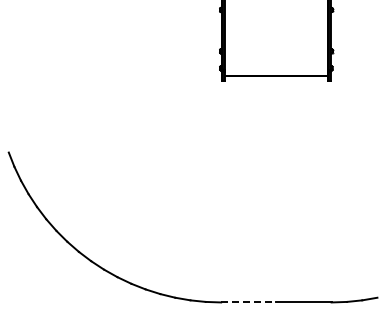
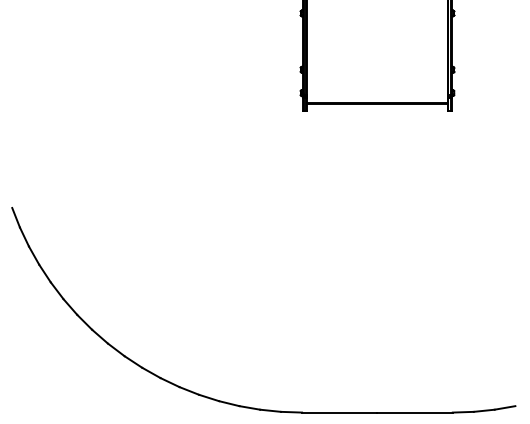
line: (248, 302) -> (339, 412), dashed -> solid

